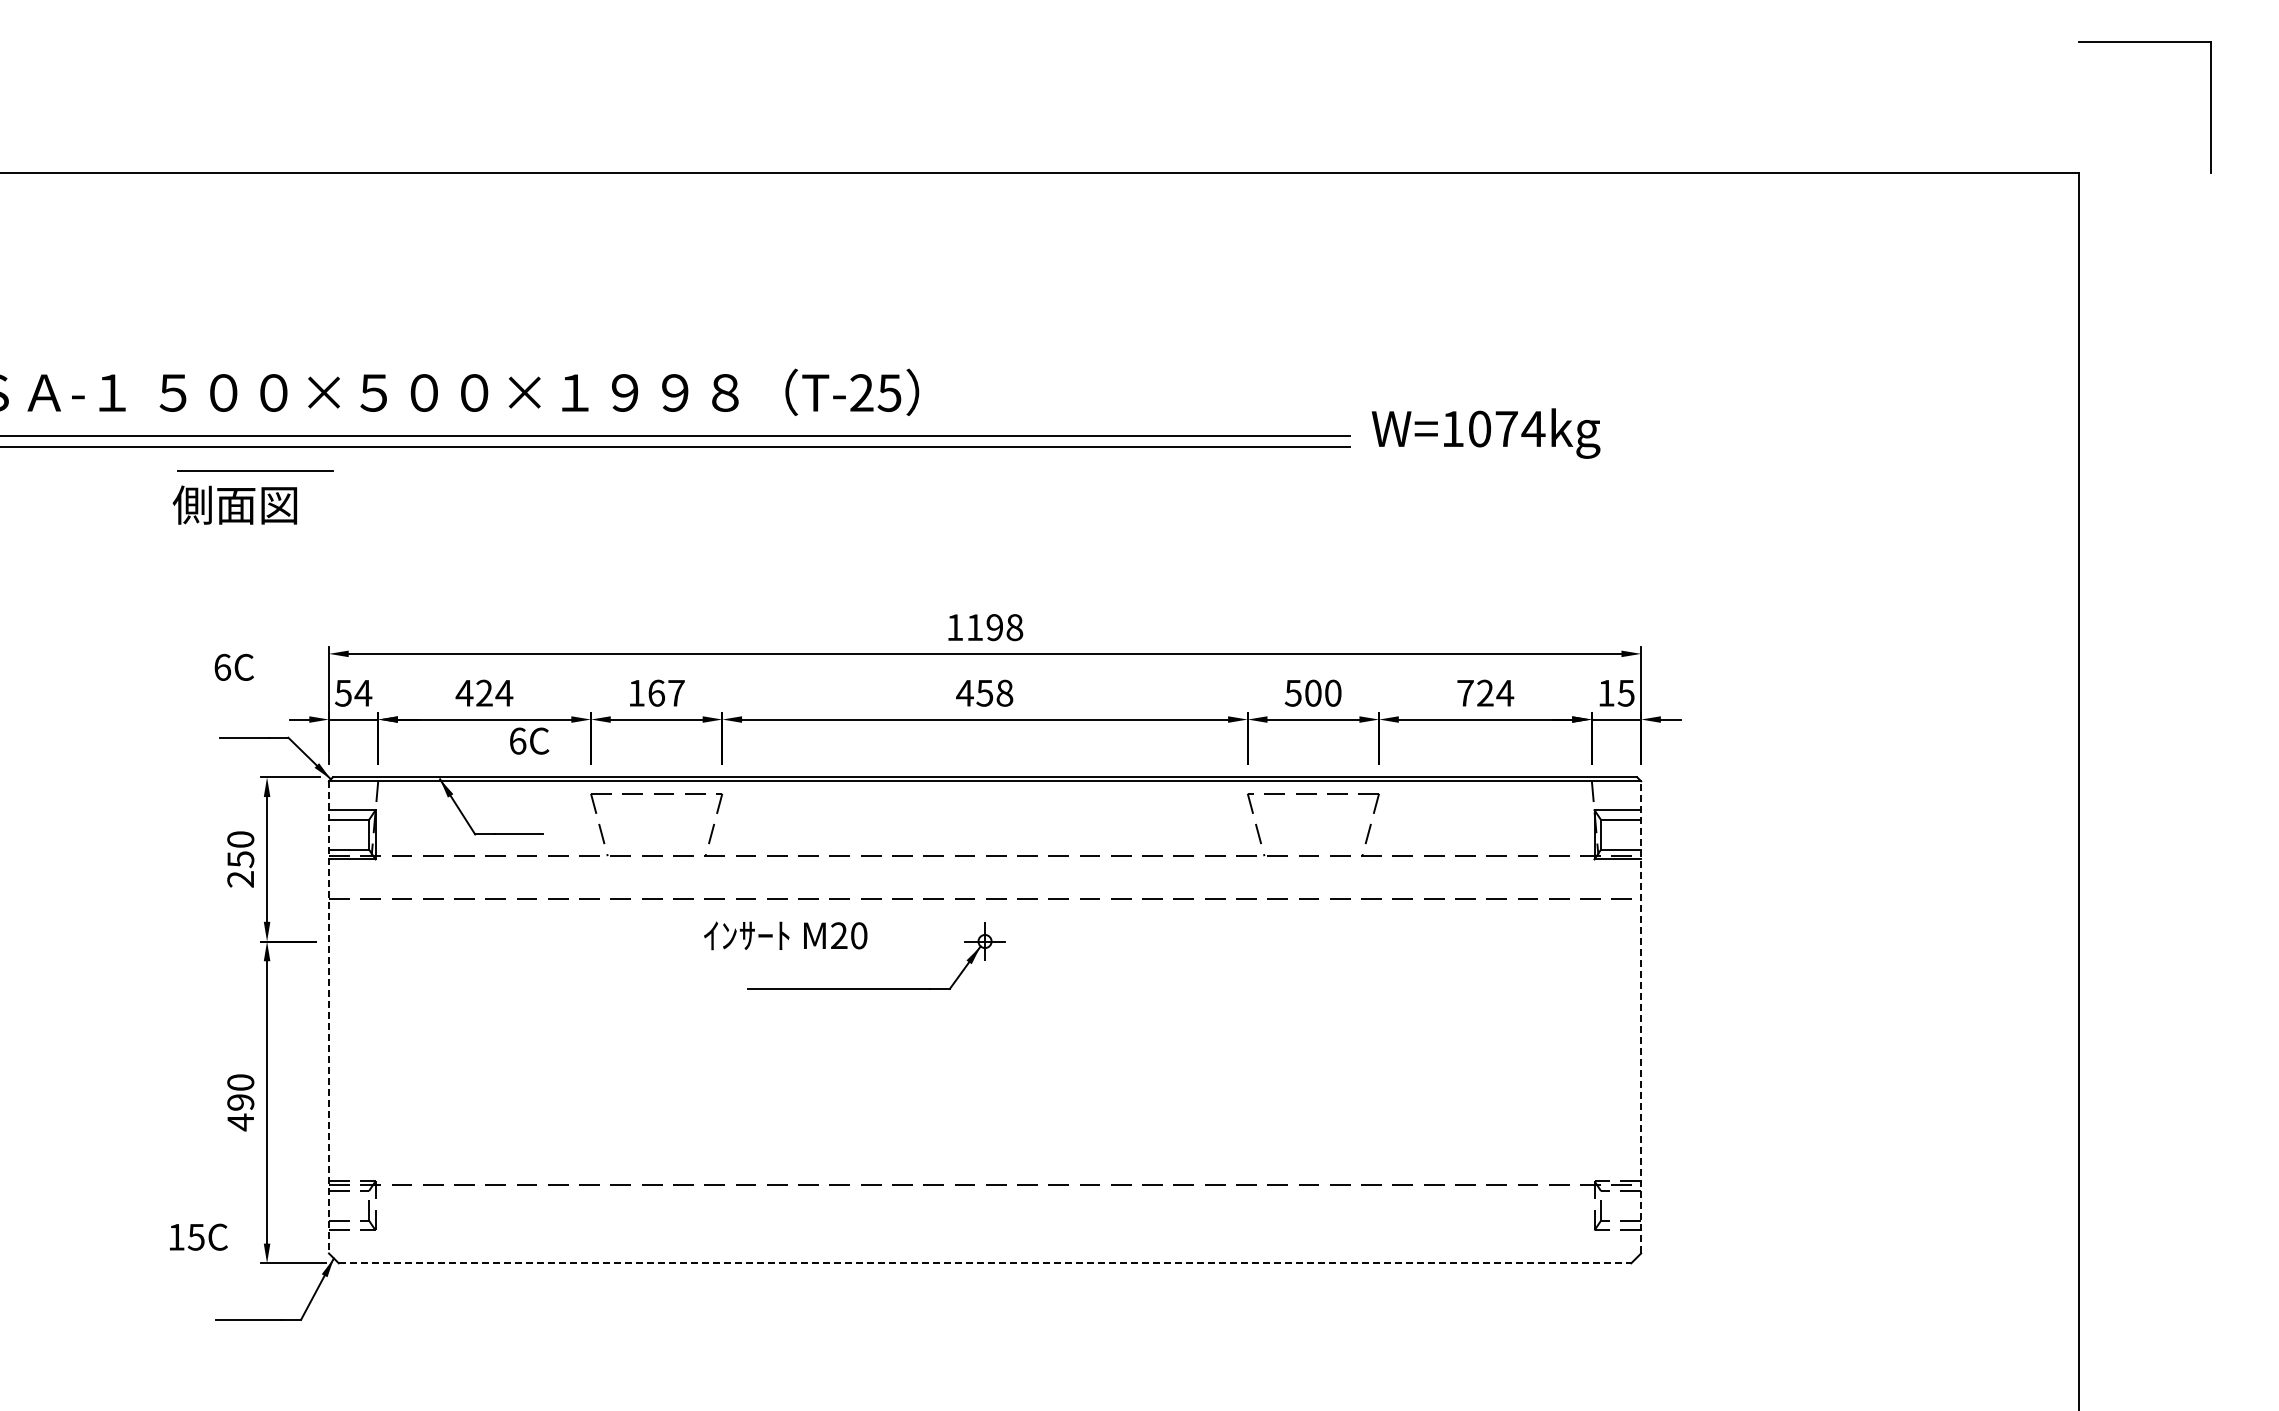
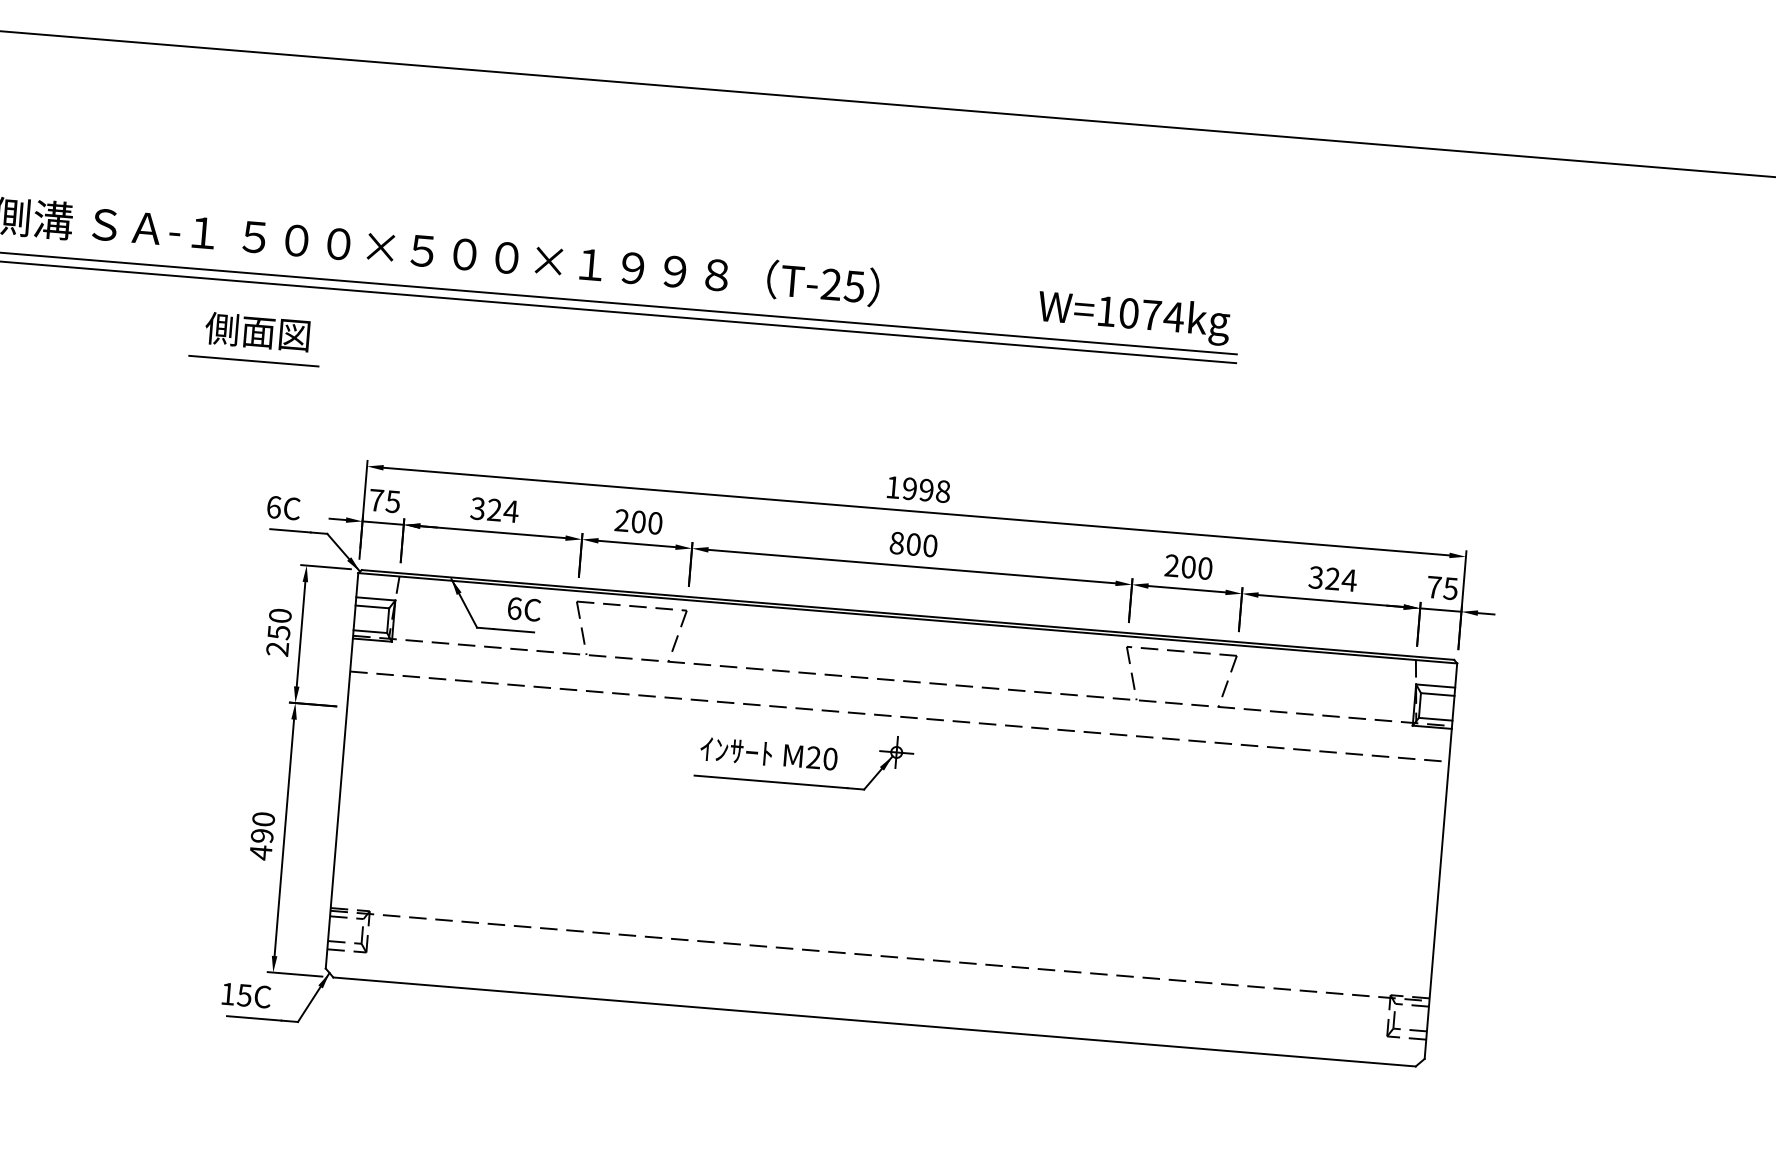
text: (1485, 433) -> (1133, 317), moved
line: (255, 470) -> (253, 360), moved
text: (234, 504) -> (257, 331), moved
text: (974, 627) -> (909, 488), 1198 -> 1998
text: (233, 666) -> (283, 507), moved
text: (464, 692) -> (477, 508), 424 -> 324
text: (656, 692) -> (638, 521), 167 -> 200
text: (984, 692) -> (913, 543), 458 -> 800
text: (1292, 692) -> (1171, 565), 500 -> 200
text: (1465, 692) -> (1316, 577), 724 -> 324
text: (353, 693) -> (384, 501), 54 -> 75
text: (1606, 693) -> (1434, 587), 15 -> 75
text: (529, 740) -> (524, 608), moved
text: (785, 935) -> (768, 753), moved
line: (1641, 1016) -> (1441, 860), dashed -> solid
line: (328, 1017) -> (341, 770), dashed -> solid
text: (198, 1236) -> (246, 994), moved
line: (985, 1263) -> (874, 1022), dashed -> solid

